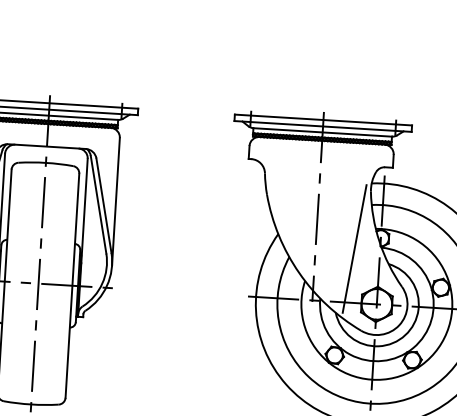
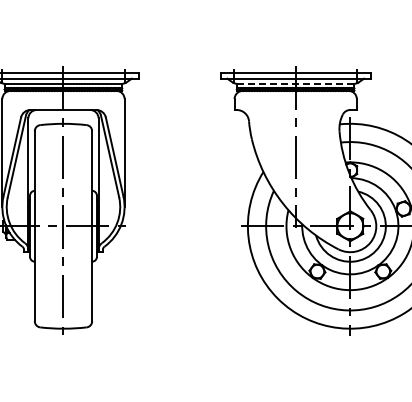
line: (322, 132) -> (295, 83), solid -> dashed
line: (354, 248) -> (328, 180), removed

